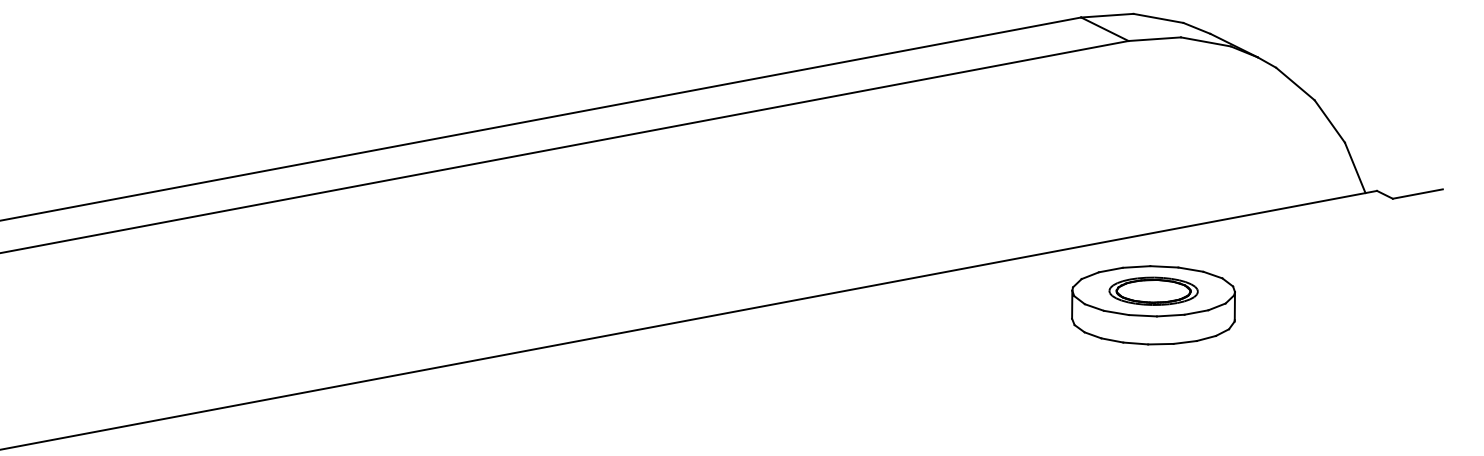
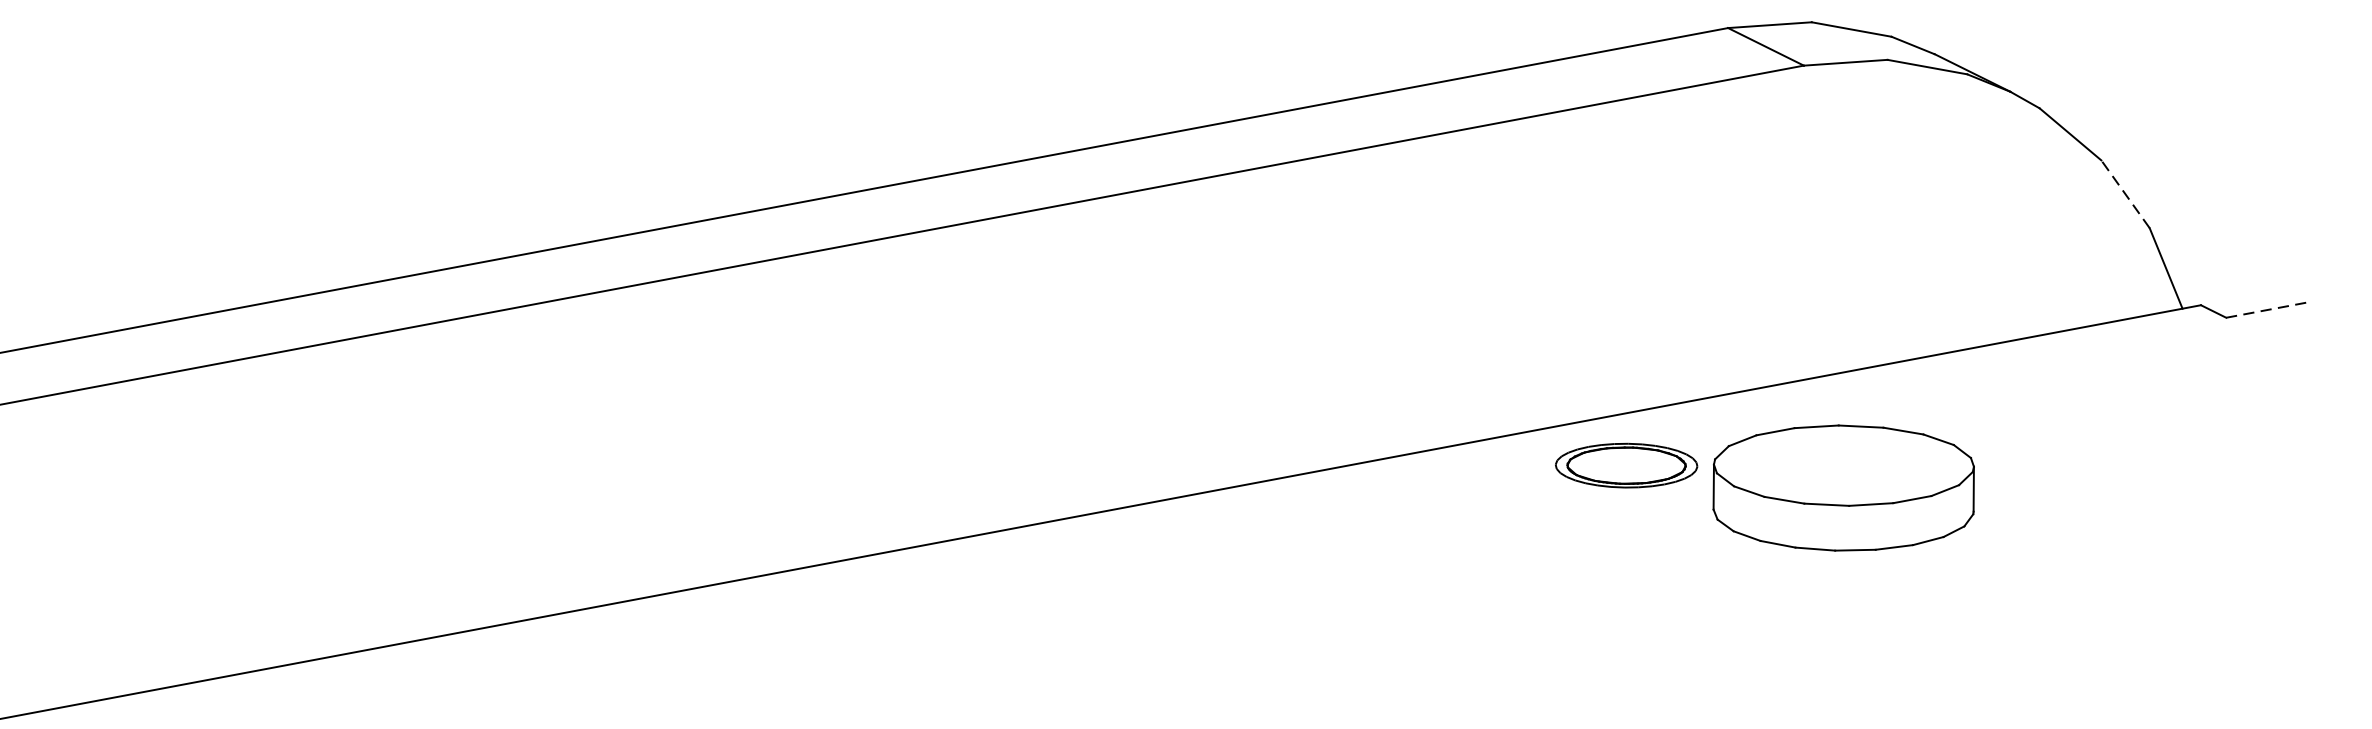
line: (1329, 121) -> (2125, 194), solid -> dashed
line: (1417, 194) -> (2265, 310), solid -> dashed
part: (1153, 290) -> (1626, 464), moved

